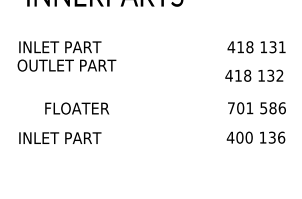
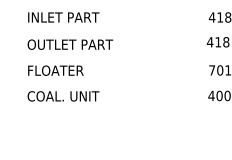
text: (66, 65) -> (70, 44), moved
text: (77, 108) -> (56, 70), moved
text: (54, 138) -> (58, 96), INLET PART -> COAL. UNIT

